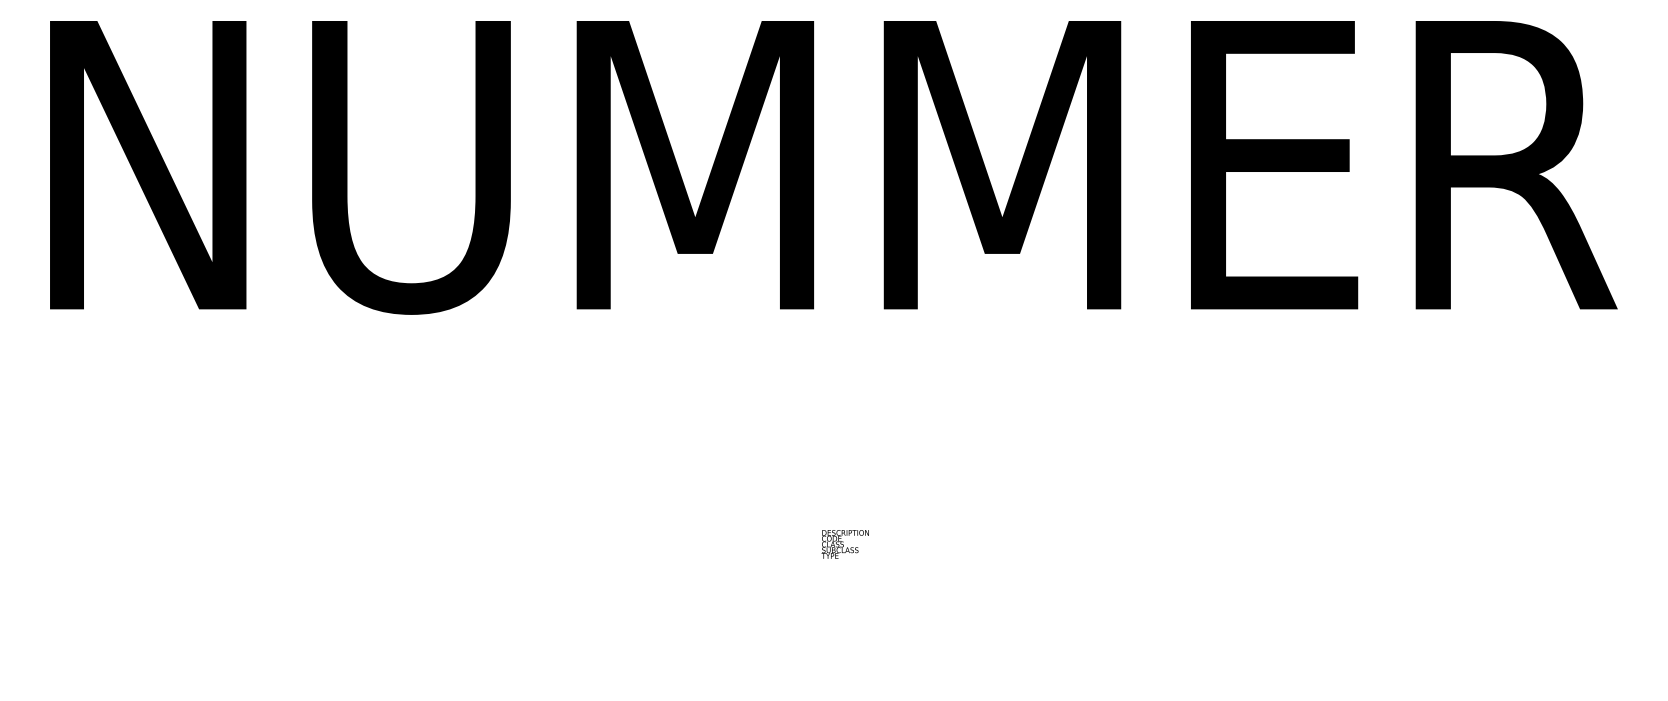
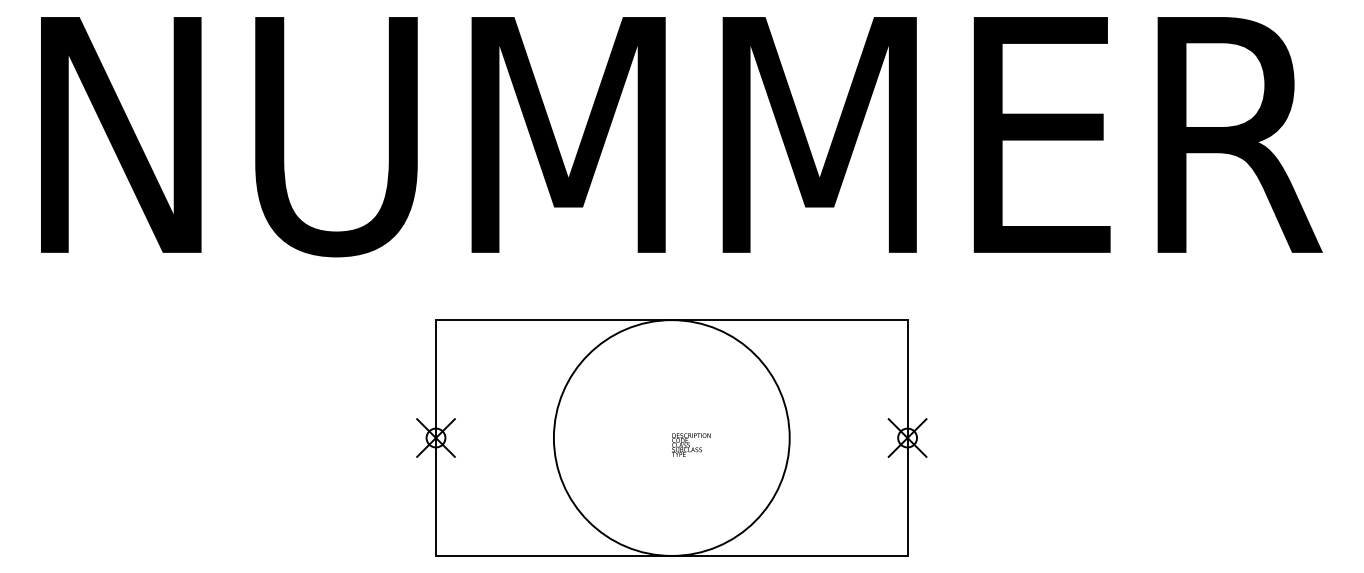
part: (821, 535) -> (671, 437), added

